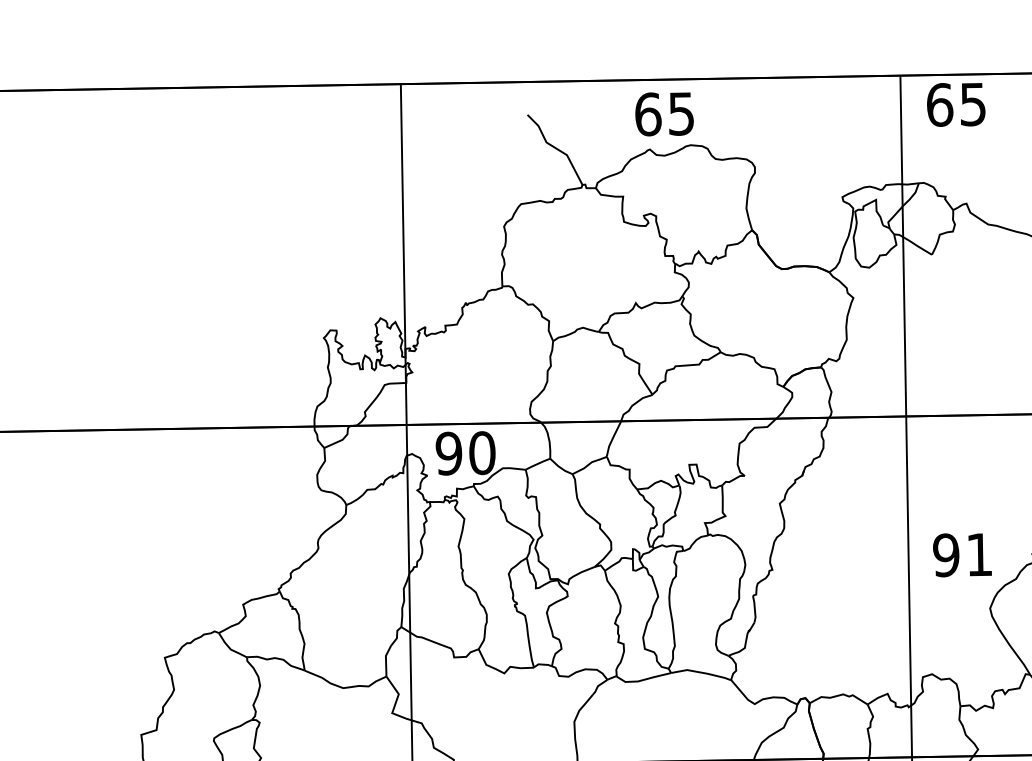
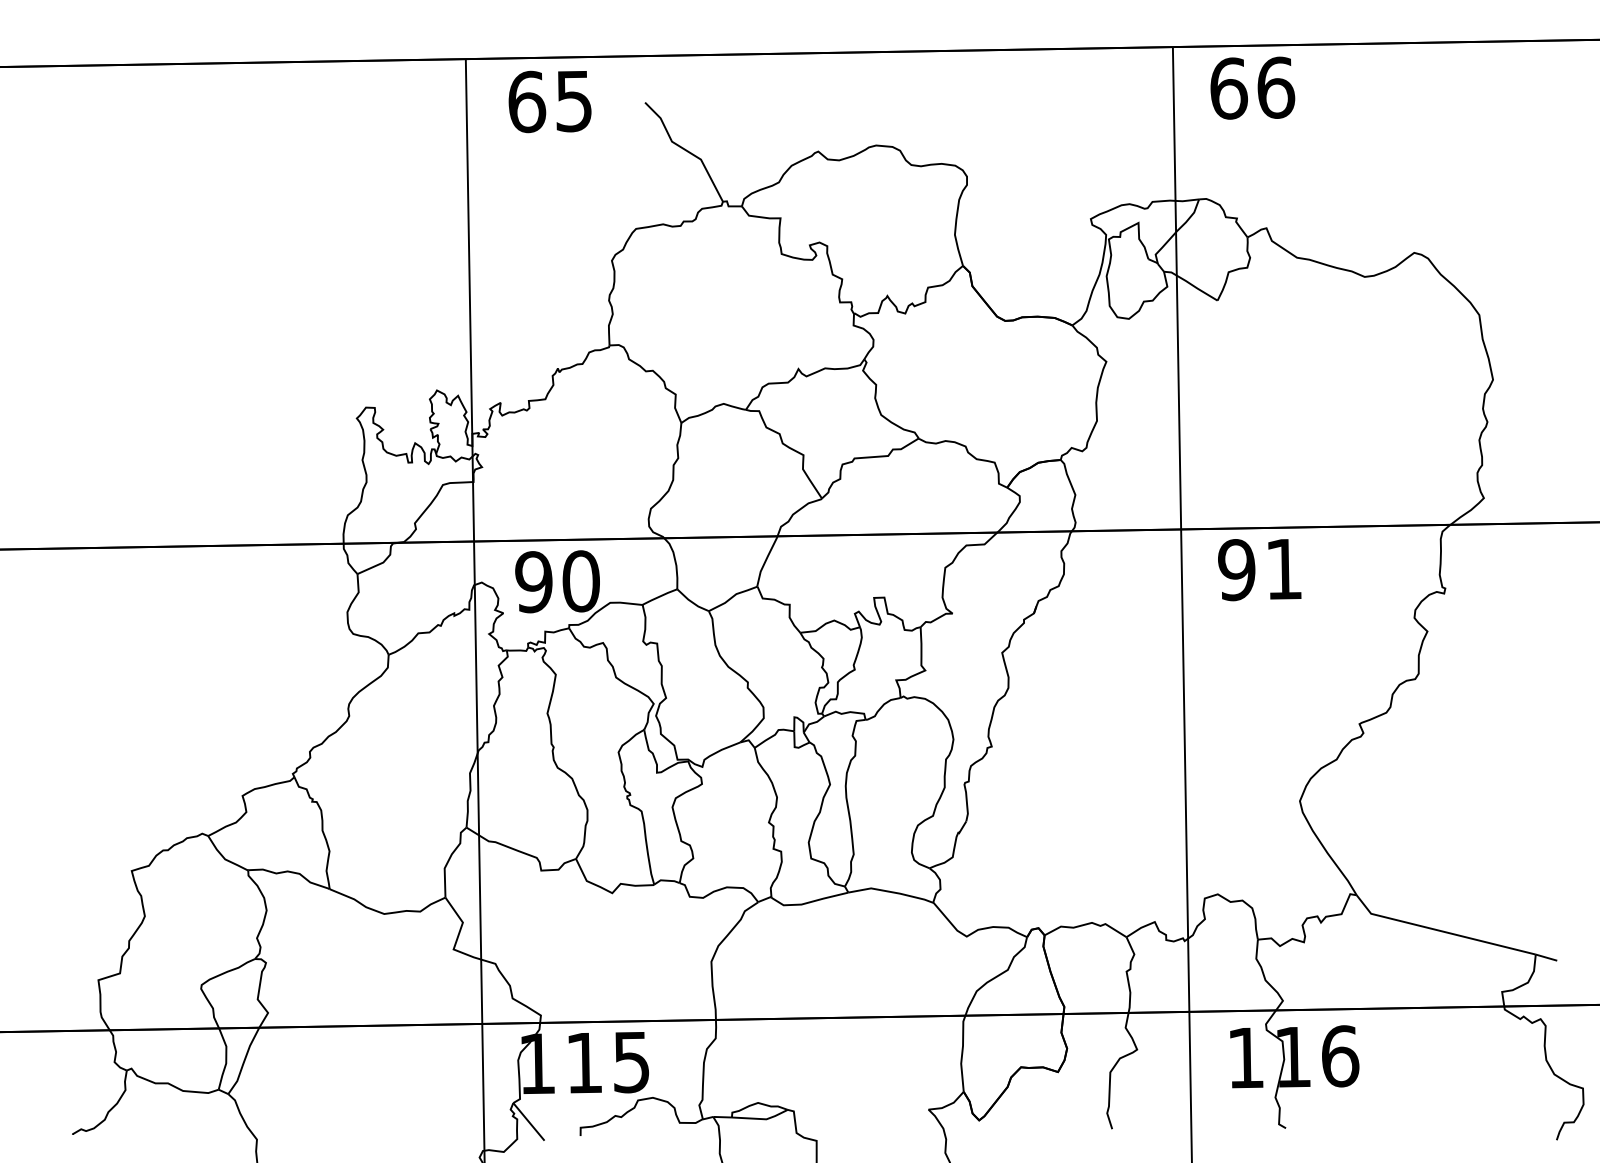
text: (973, 104) -> (1276, 87), 65 -> 66
text: (664, 114) -> (549, 101), moved
text: (962, 555) -> (1259, 570), moved

